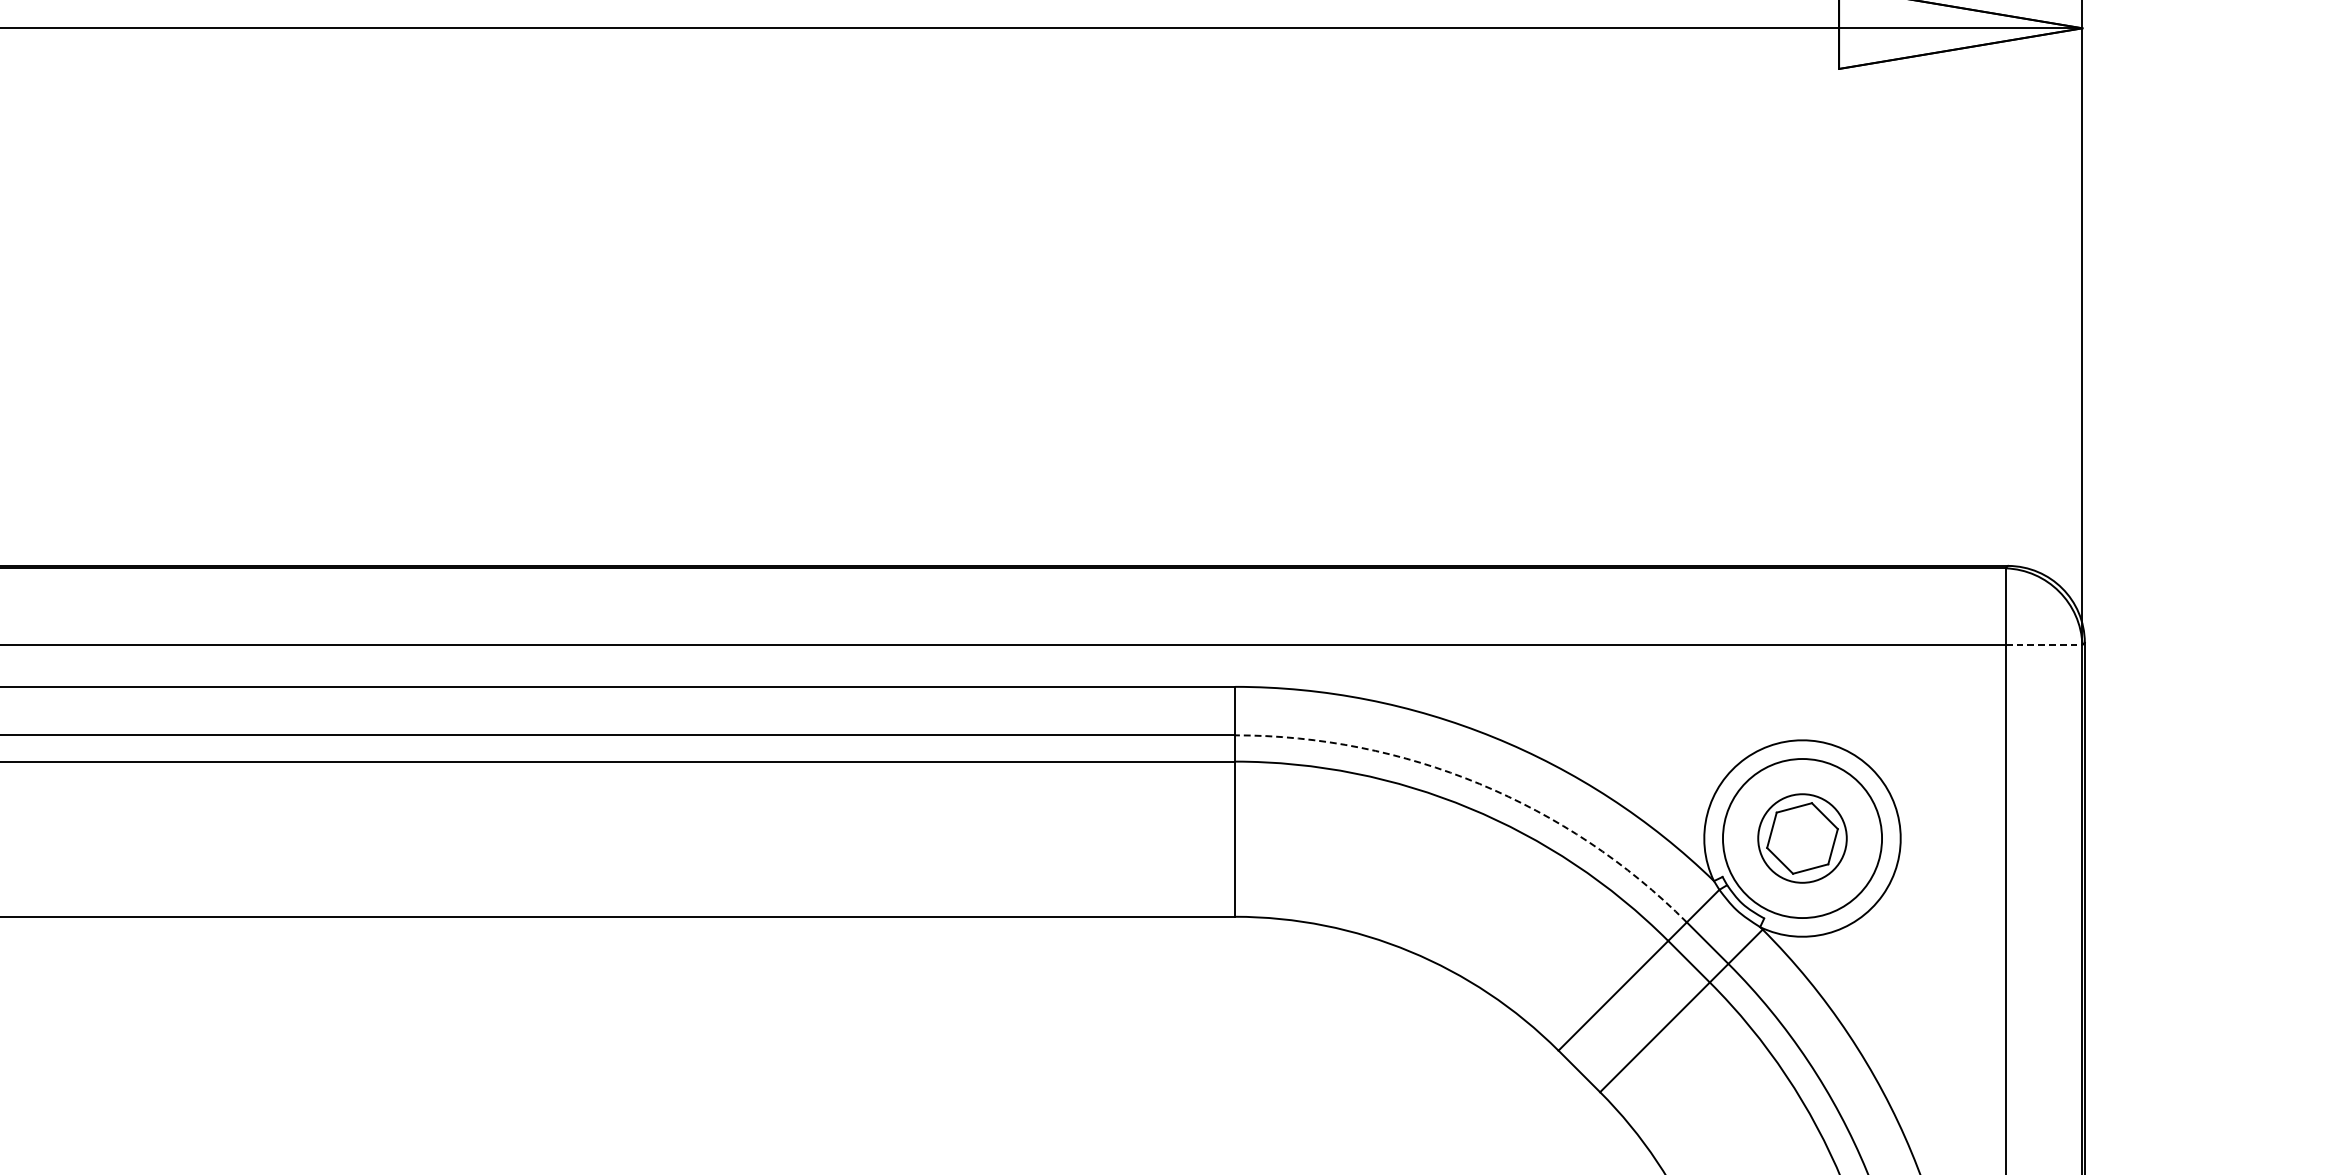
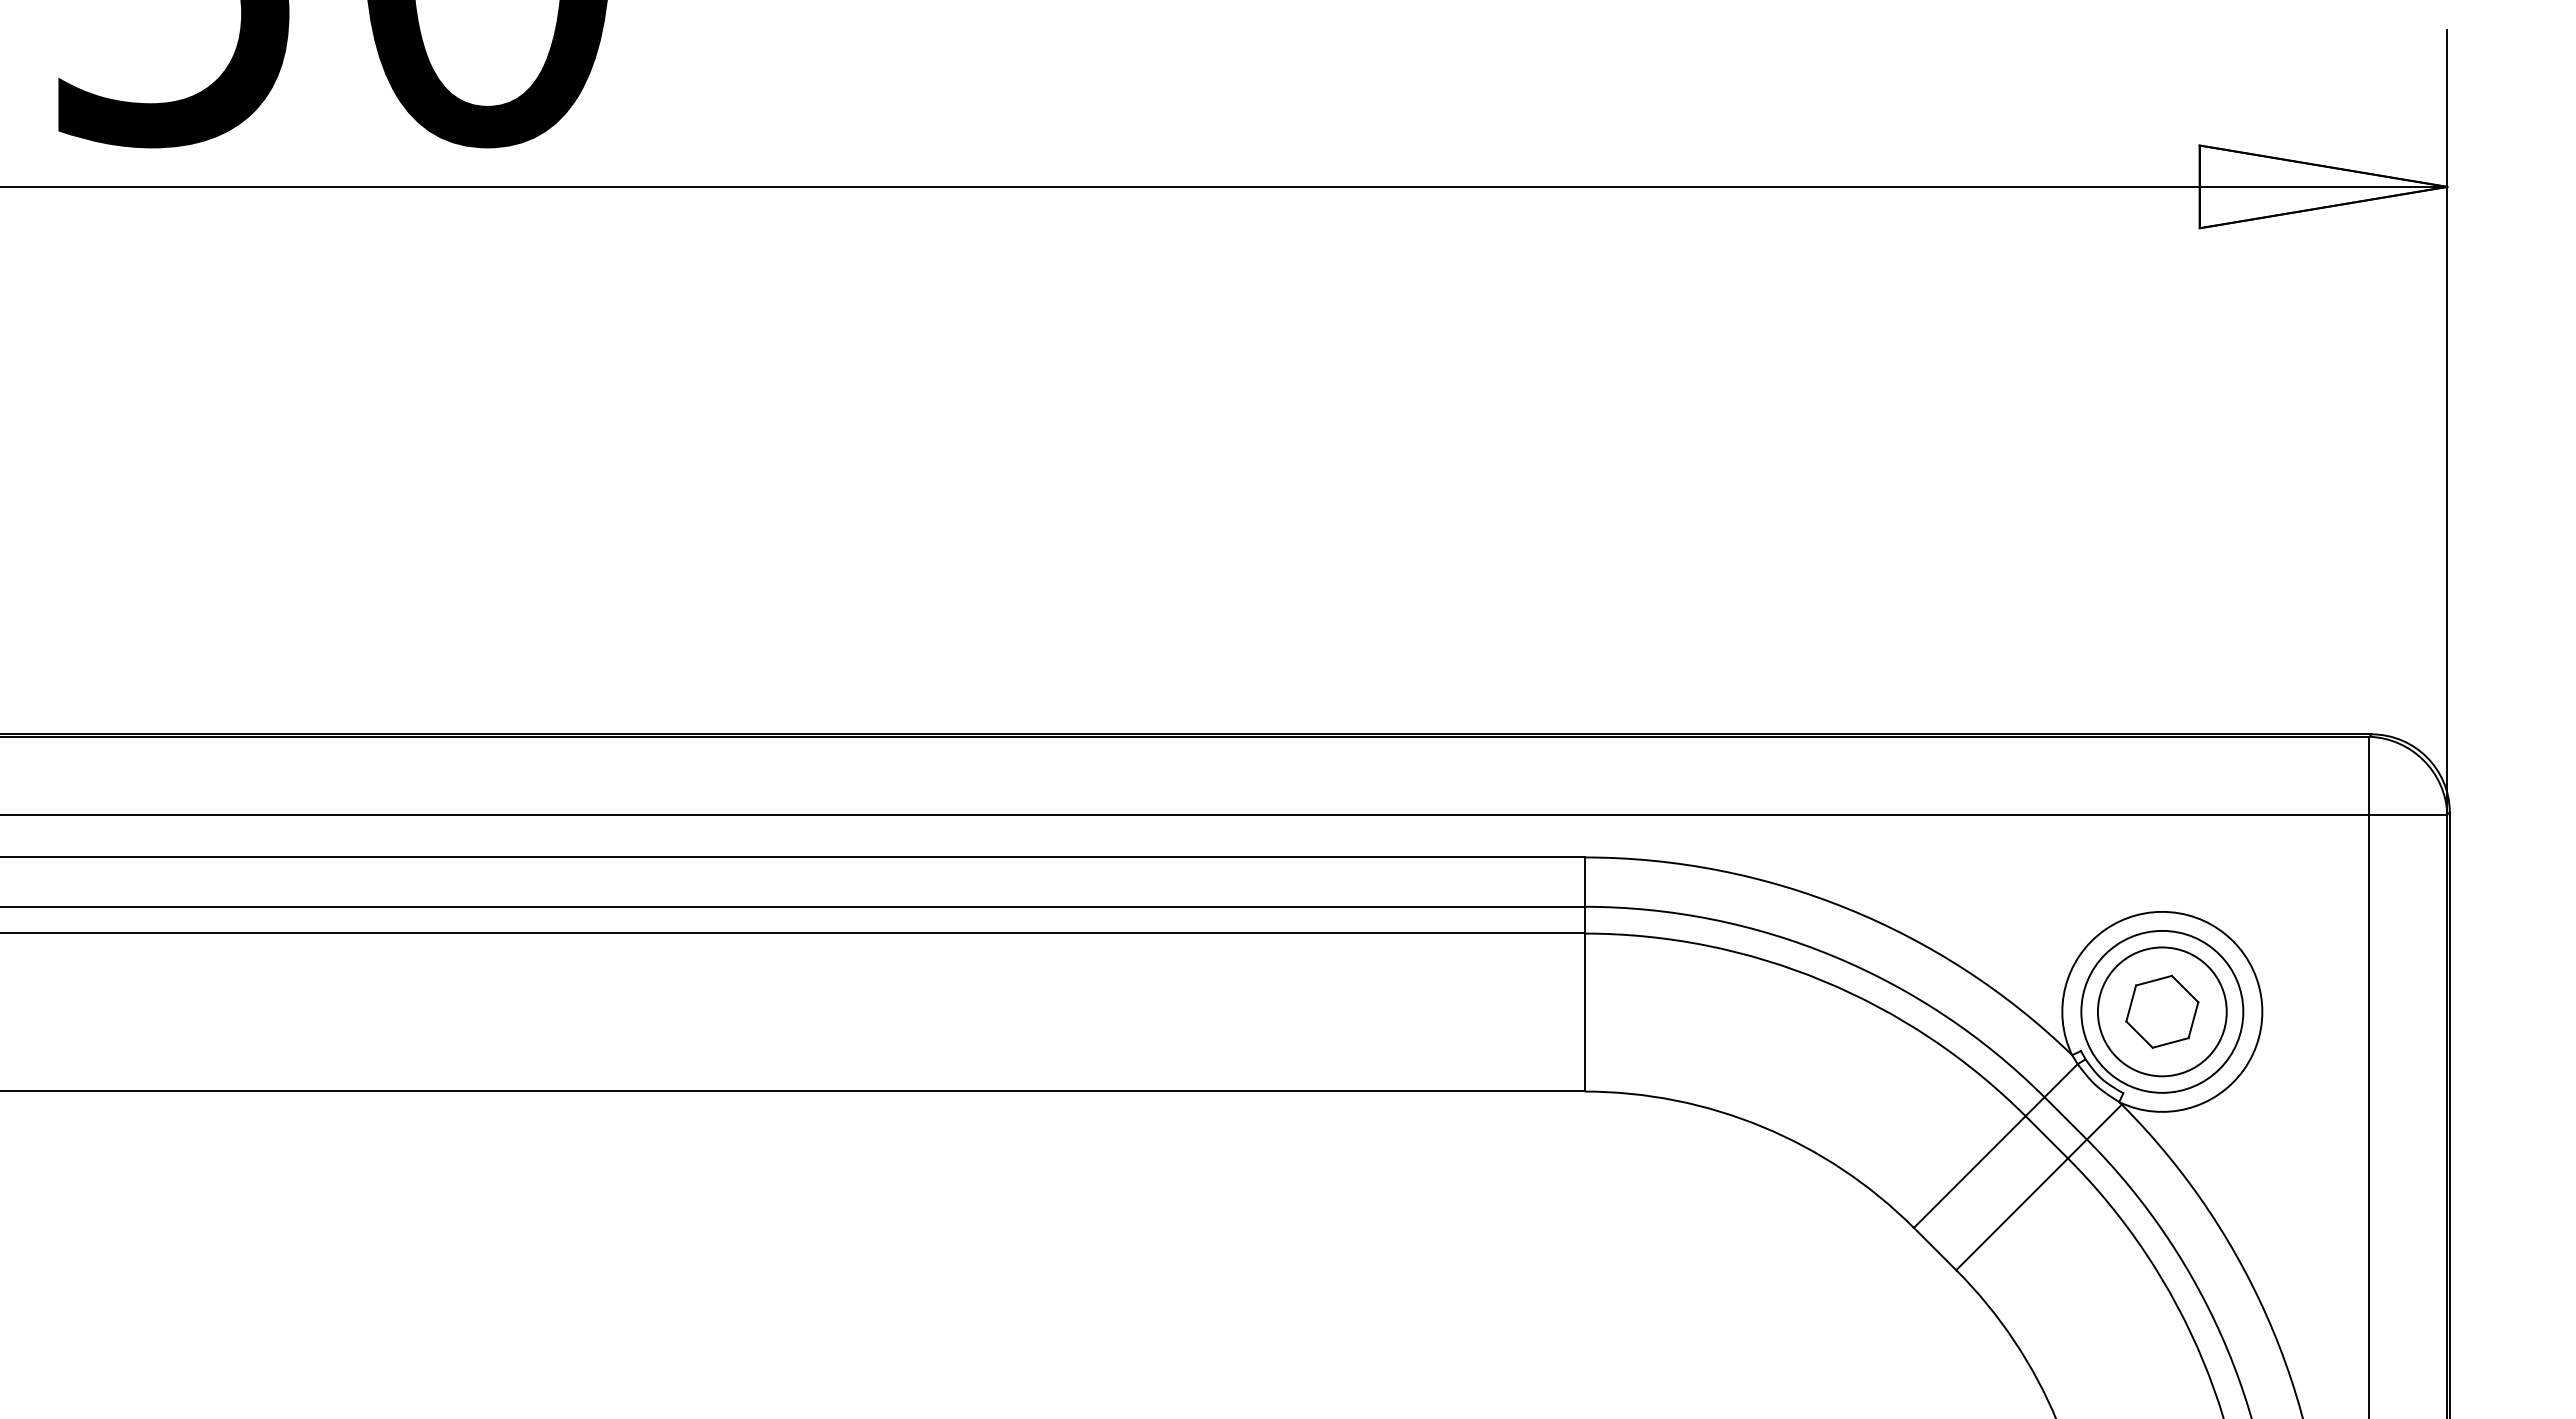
line: (2044, 644) -> (2408, 814), dashed -> solid
arc: (1479, 784) -> (1833, 956), dashed -> solid
circle: (1801, 838) -> (2161, 1011), size x1.43

